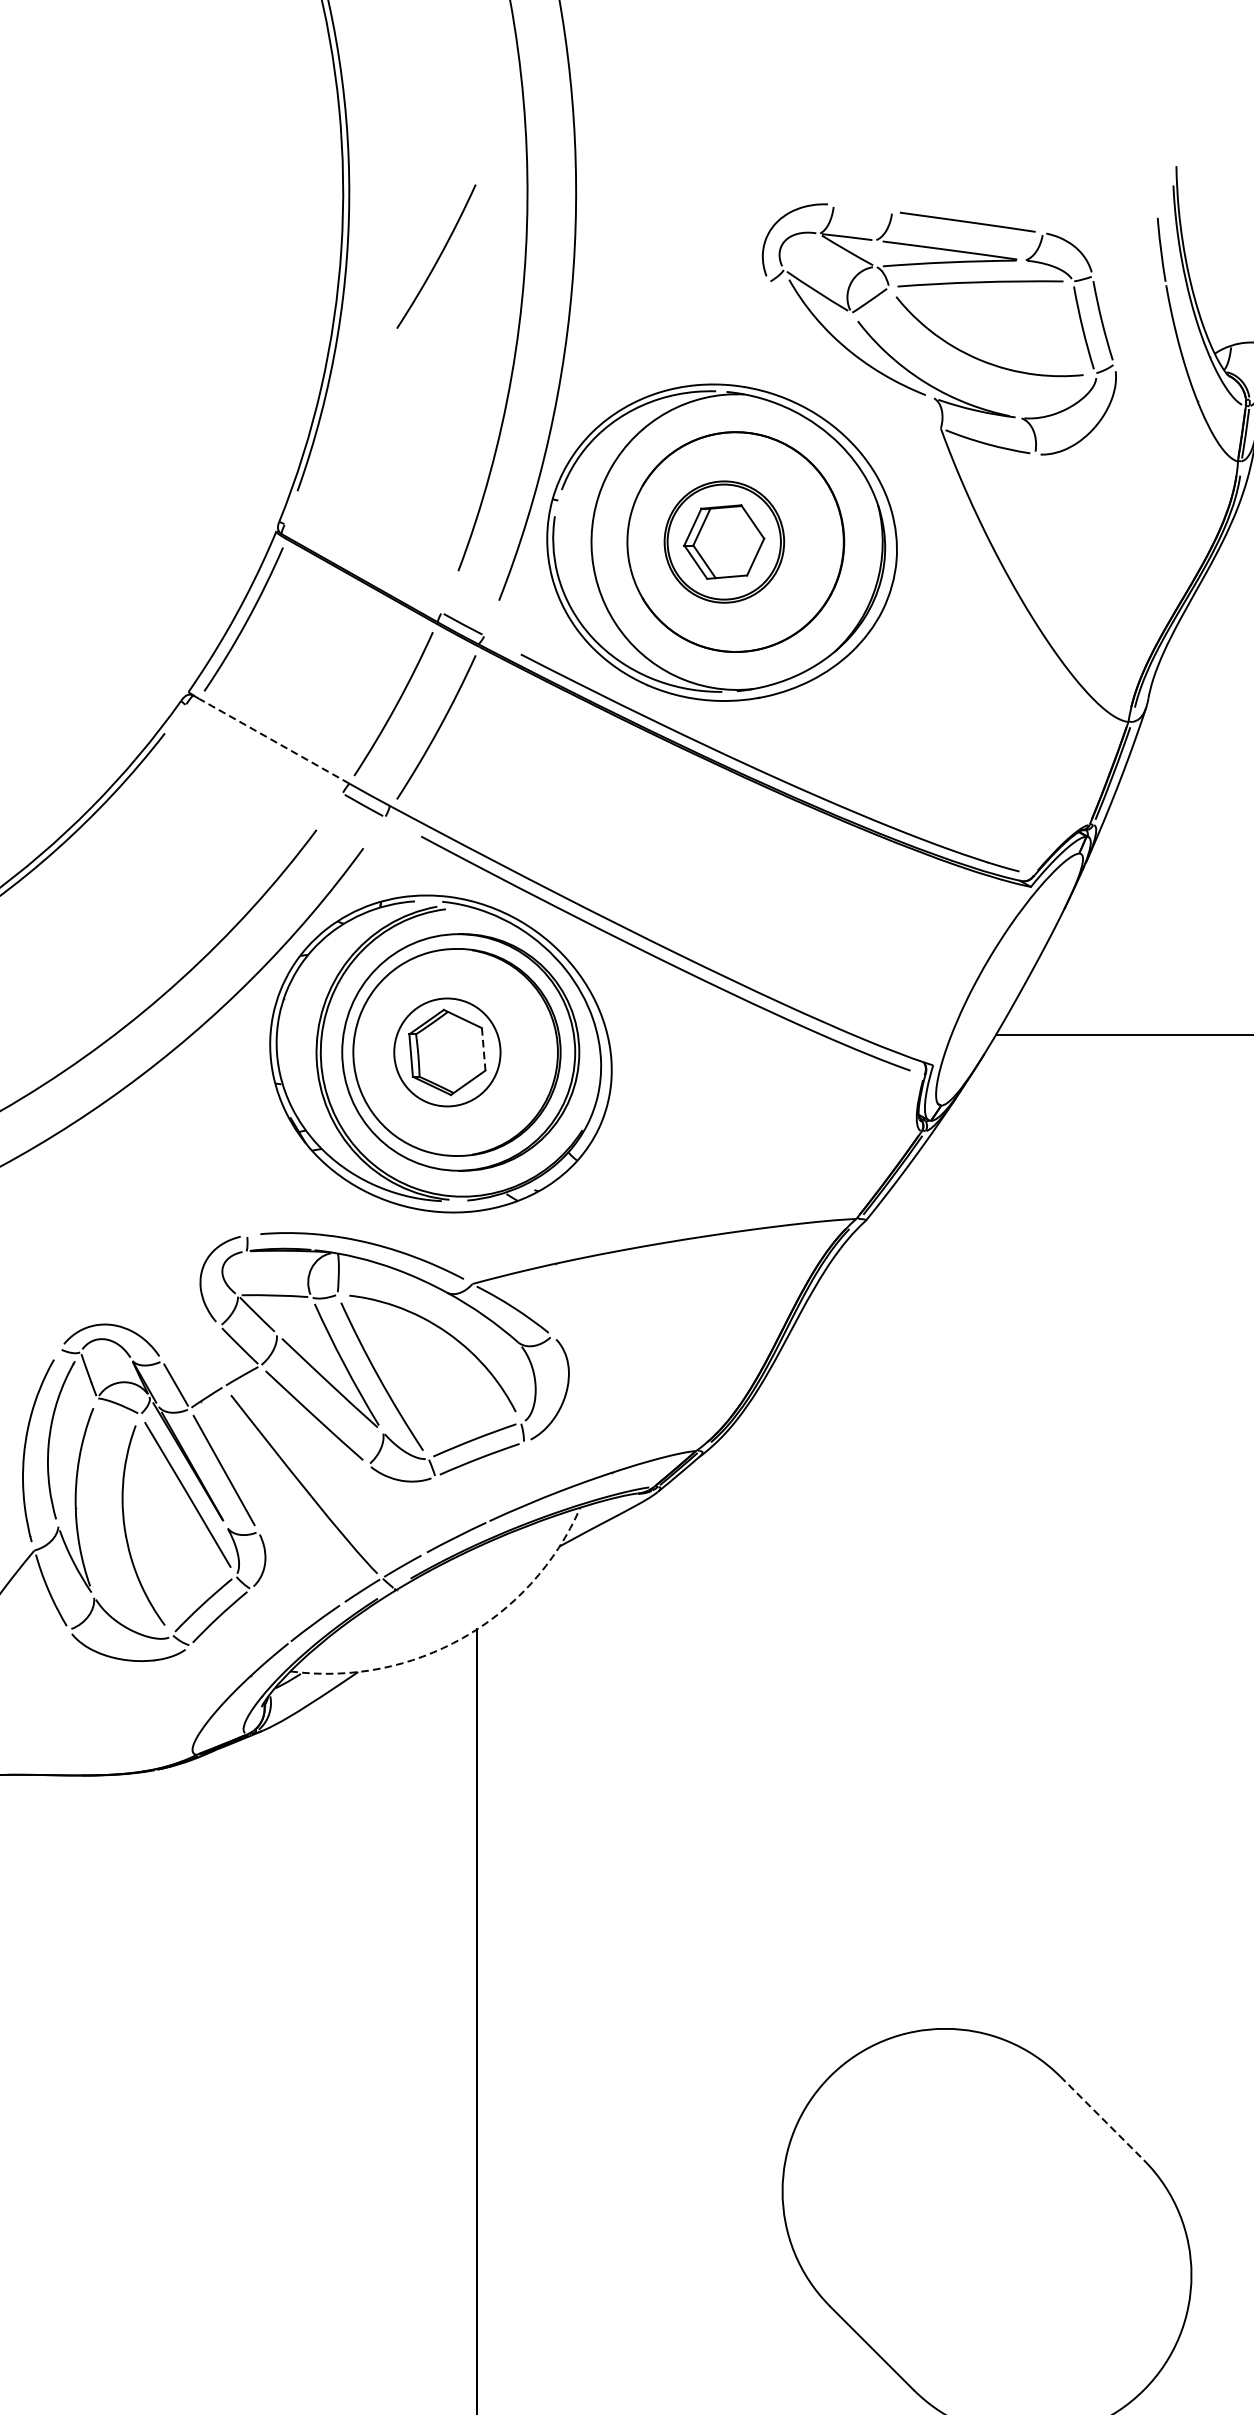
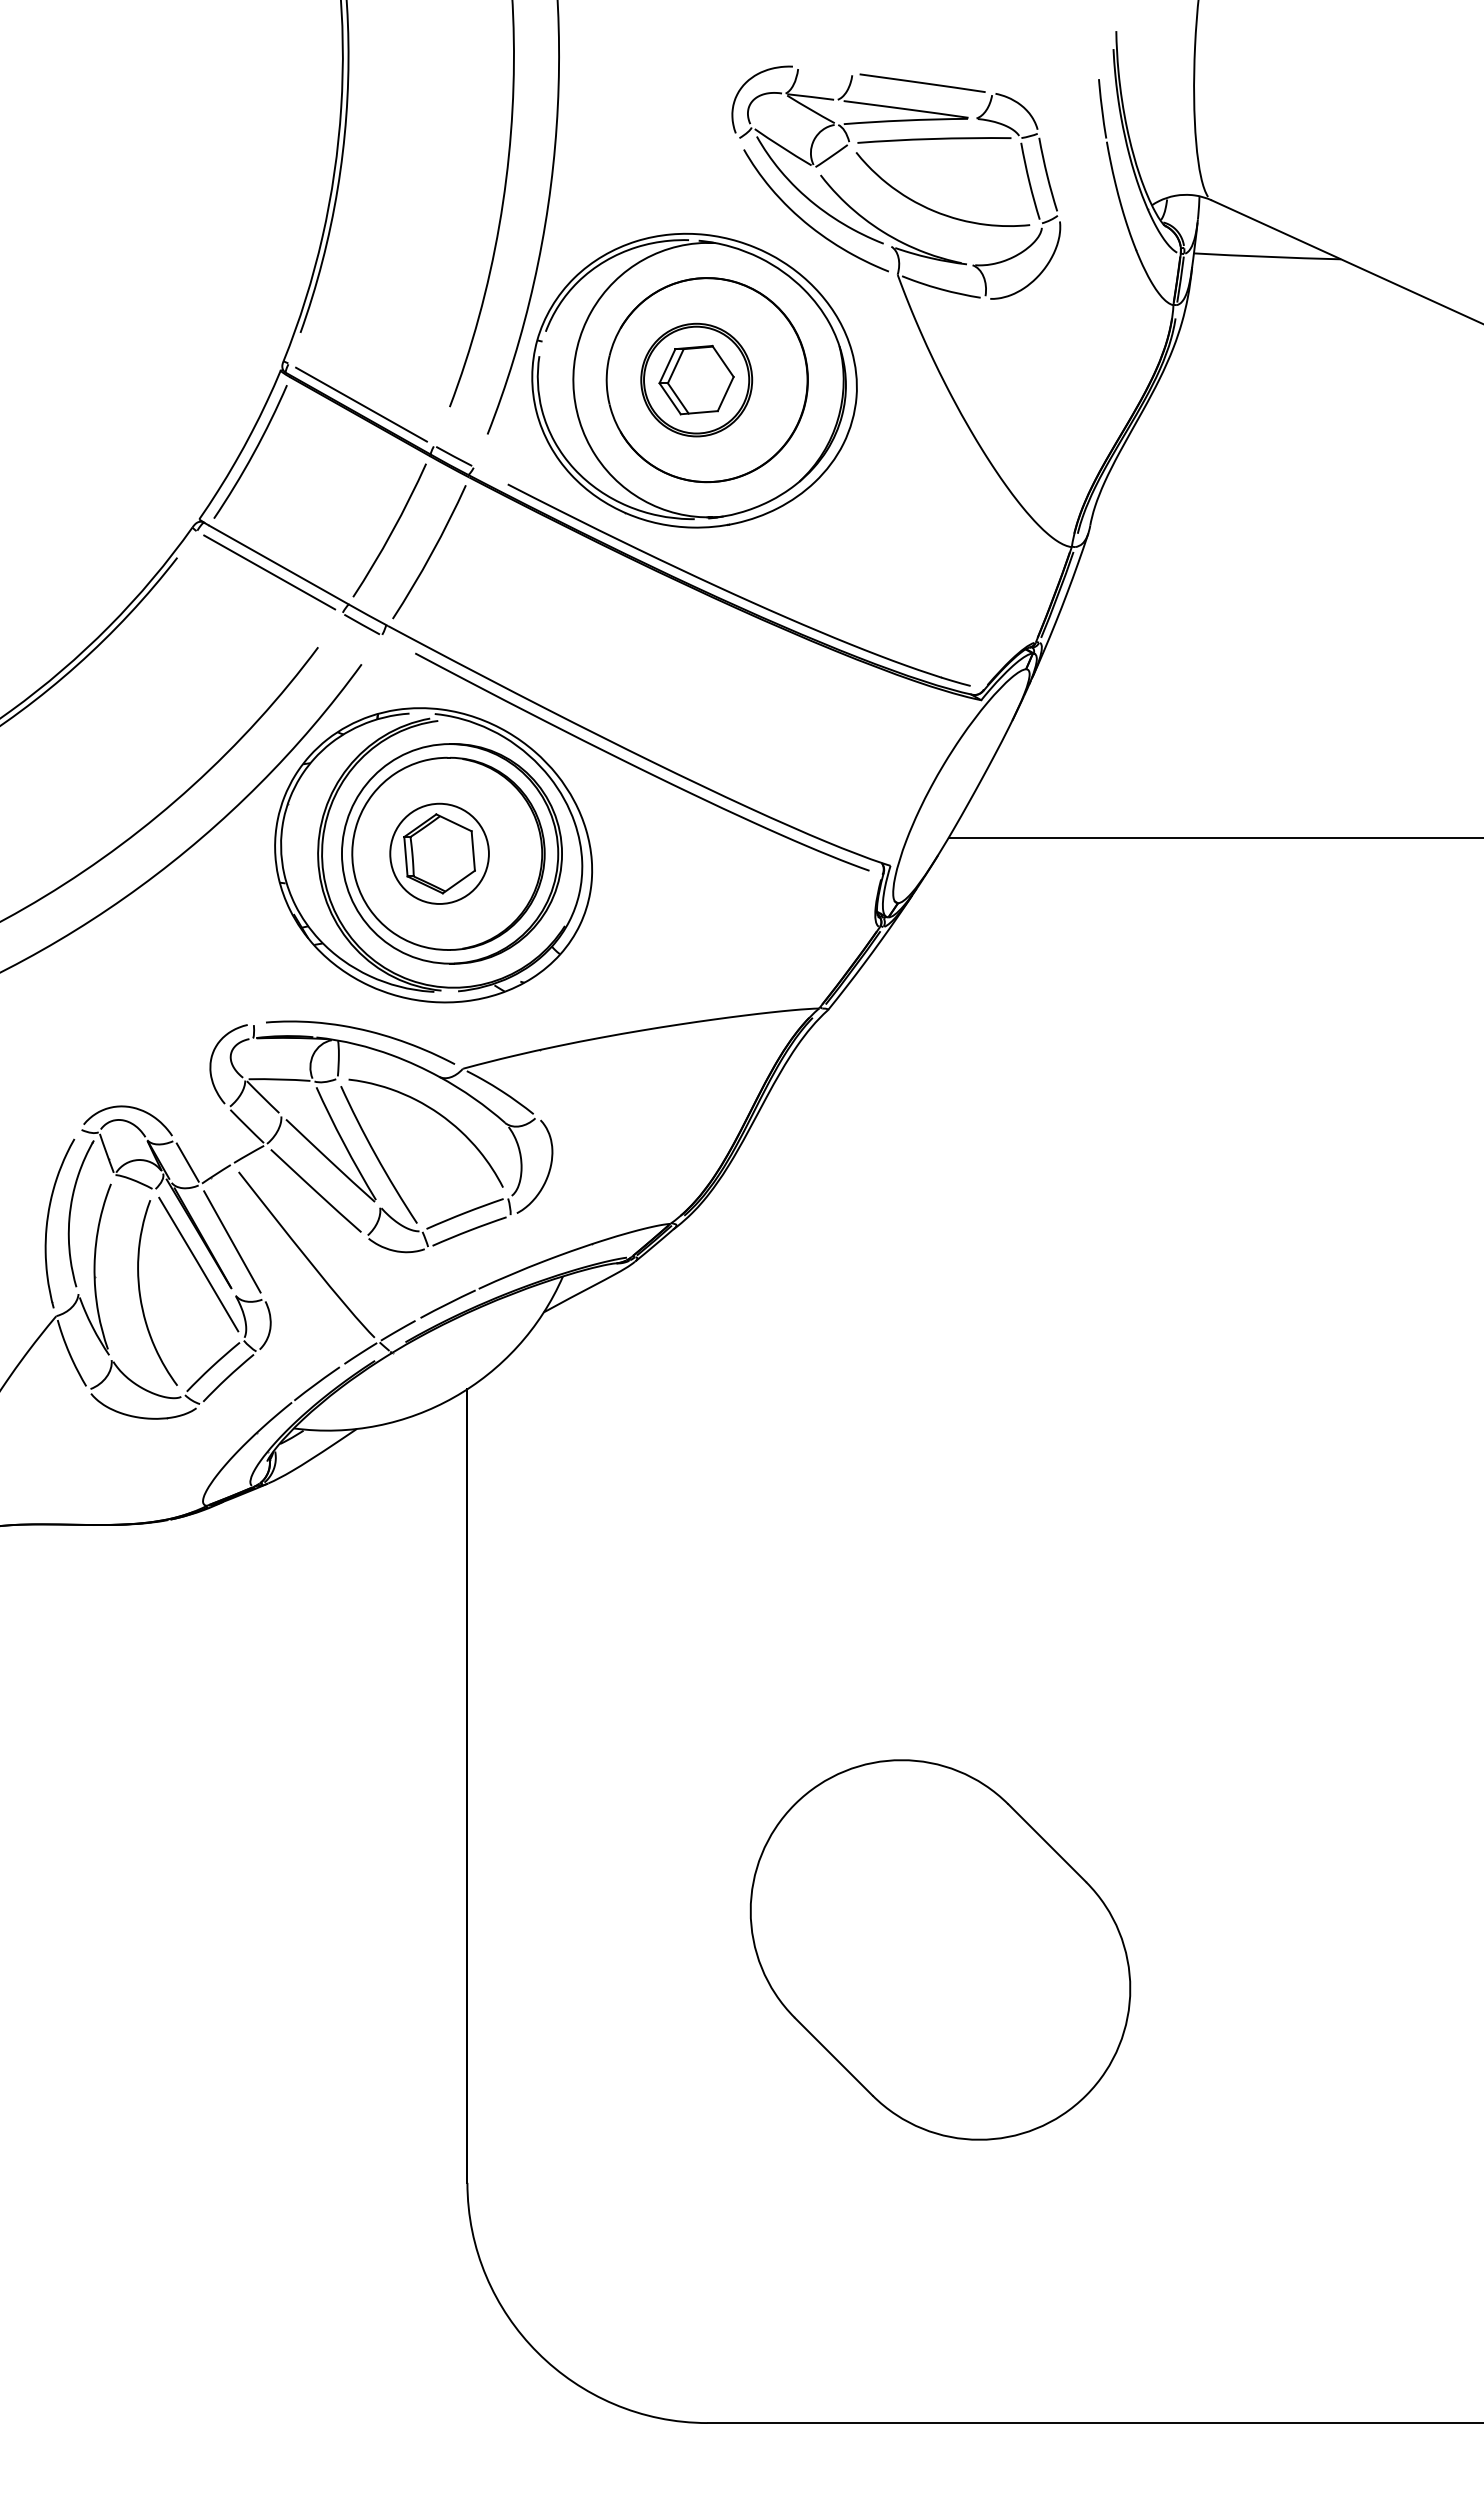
curve: (437, 258) -> (430, 116), removed
curve: (844, 373) -> (808, 223), added
line: (363, 568) -> (361, 404), added
line: (273, 740) -> (278, 564), dashed -> solid
line: (264, 749) -> (269, 572), added
line: (483, 1049) -> (473, 851), dashed -> solid
arc: (462, 1638) -> (453, 1397), dashed -> solid
line: (1102, 2118) -> (1047, 1843), dashed -> solid

